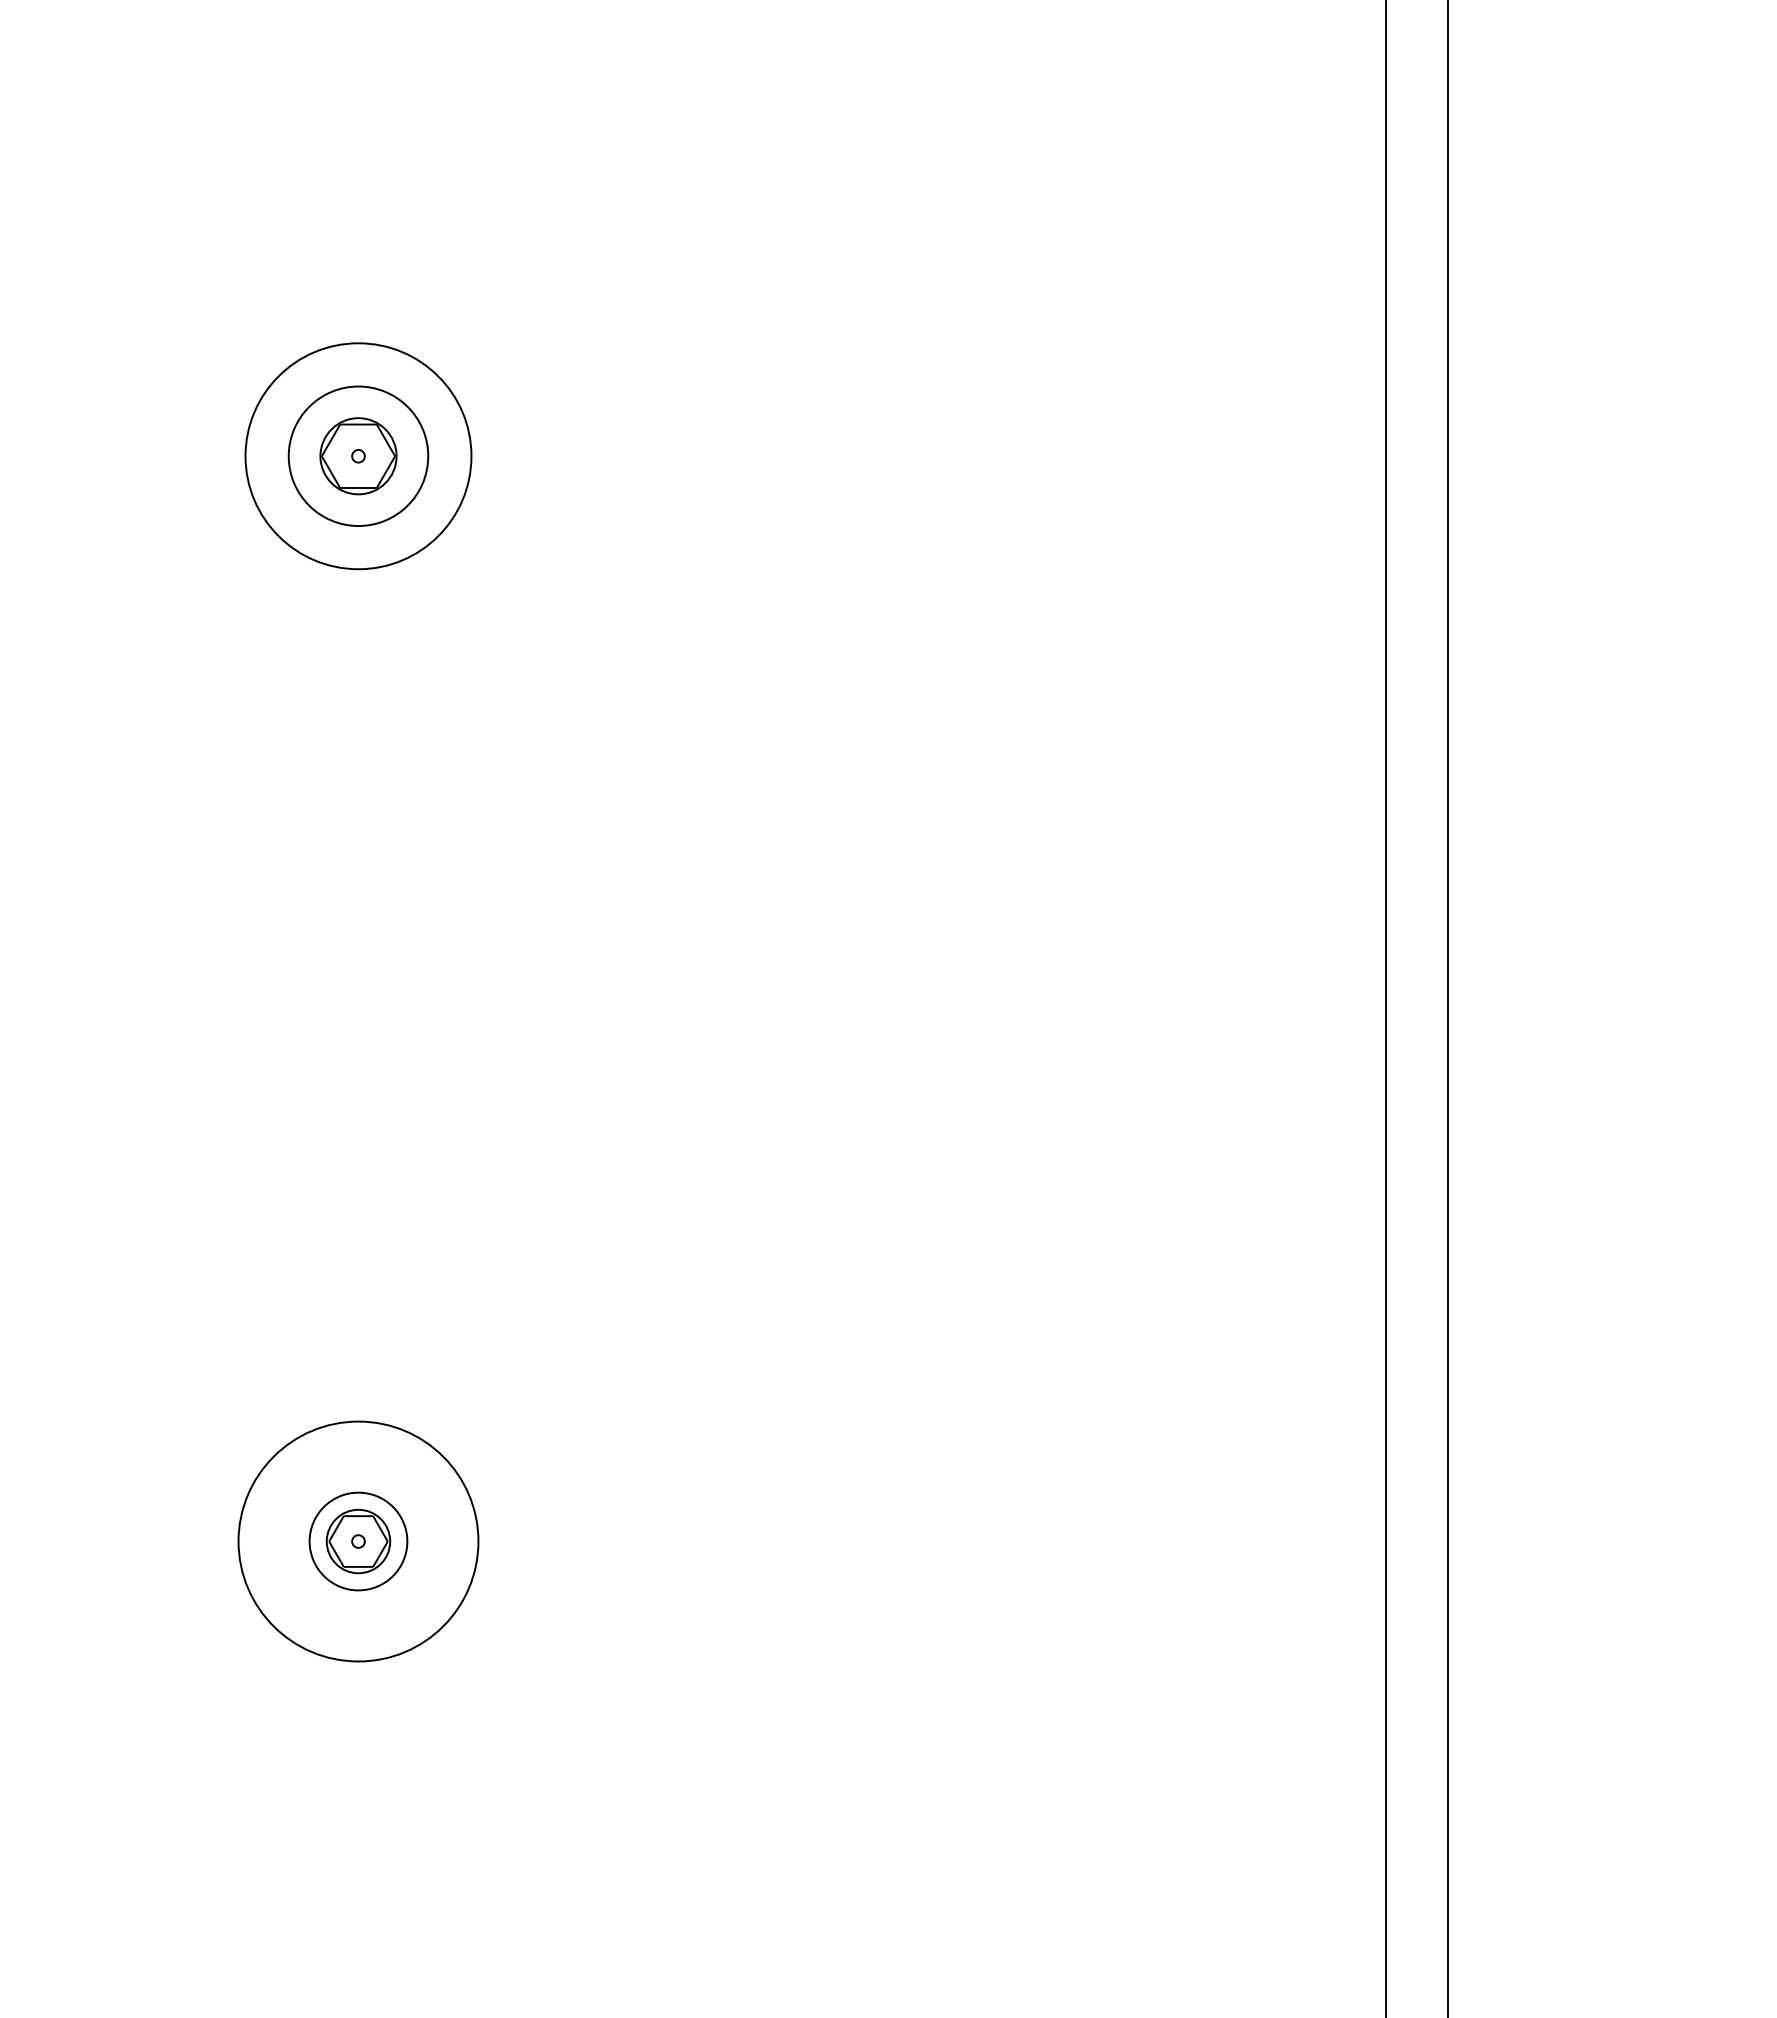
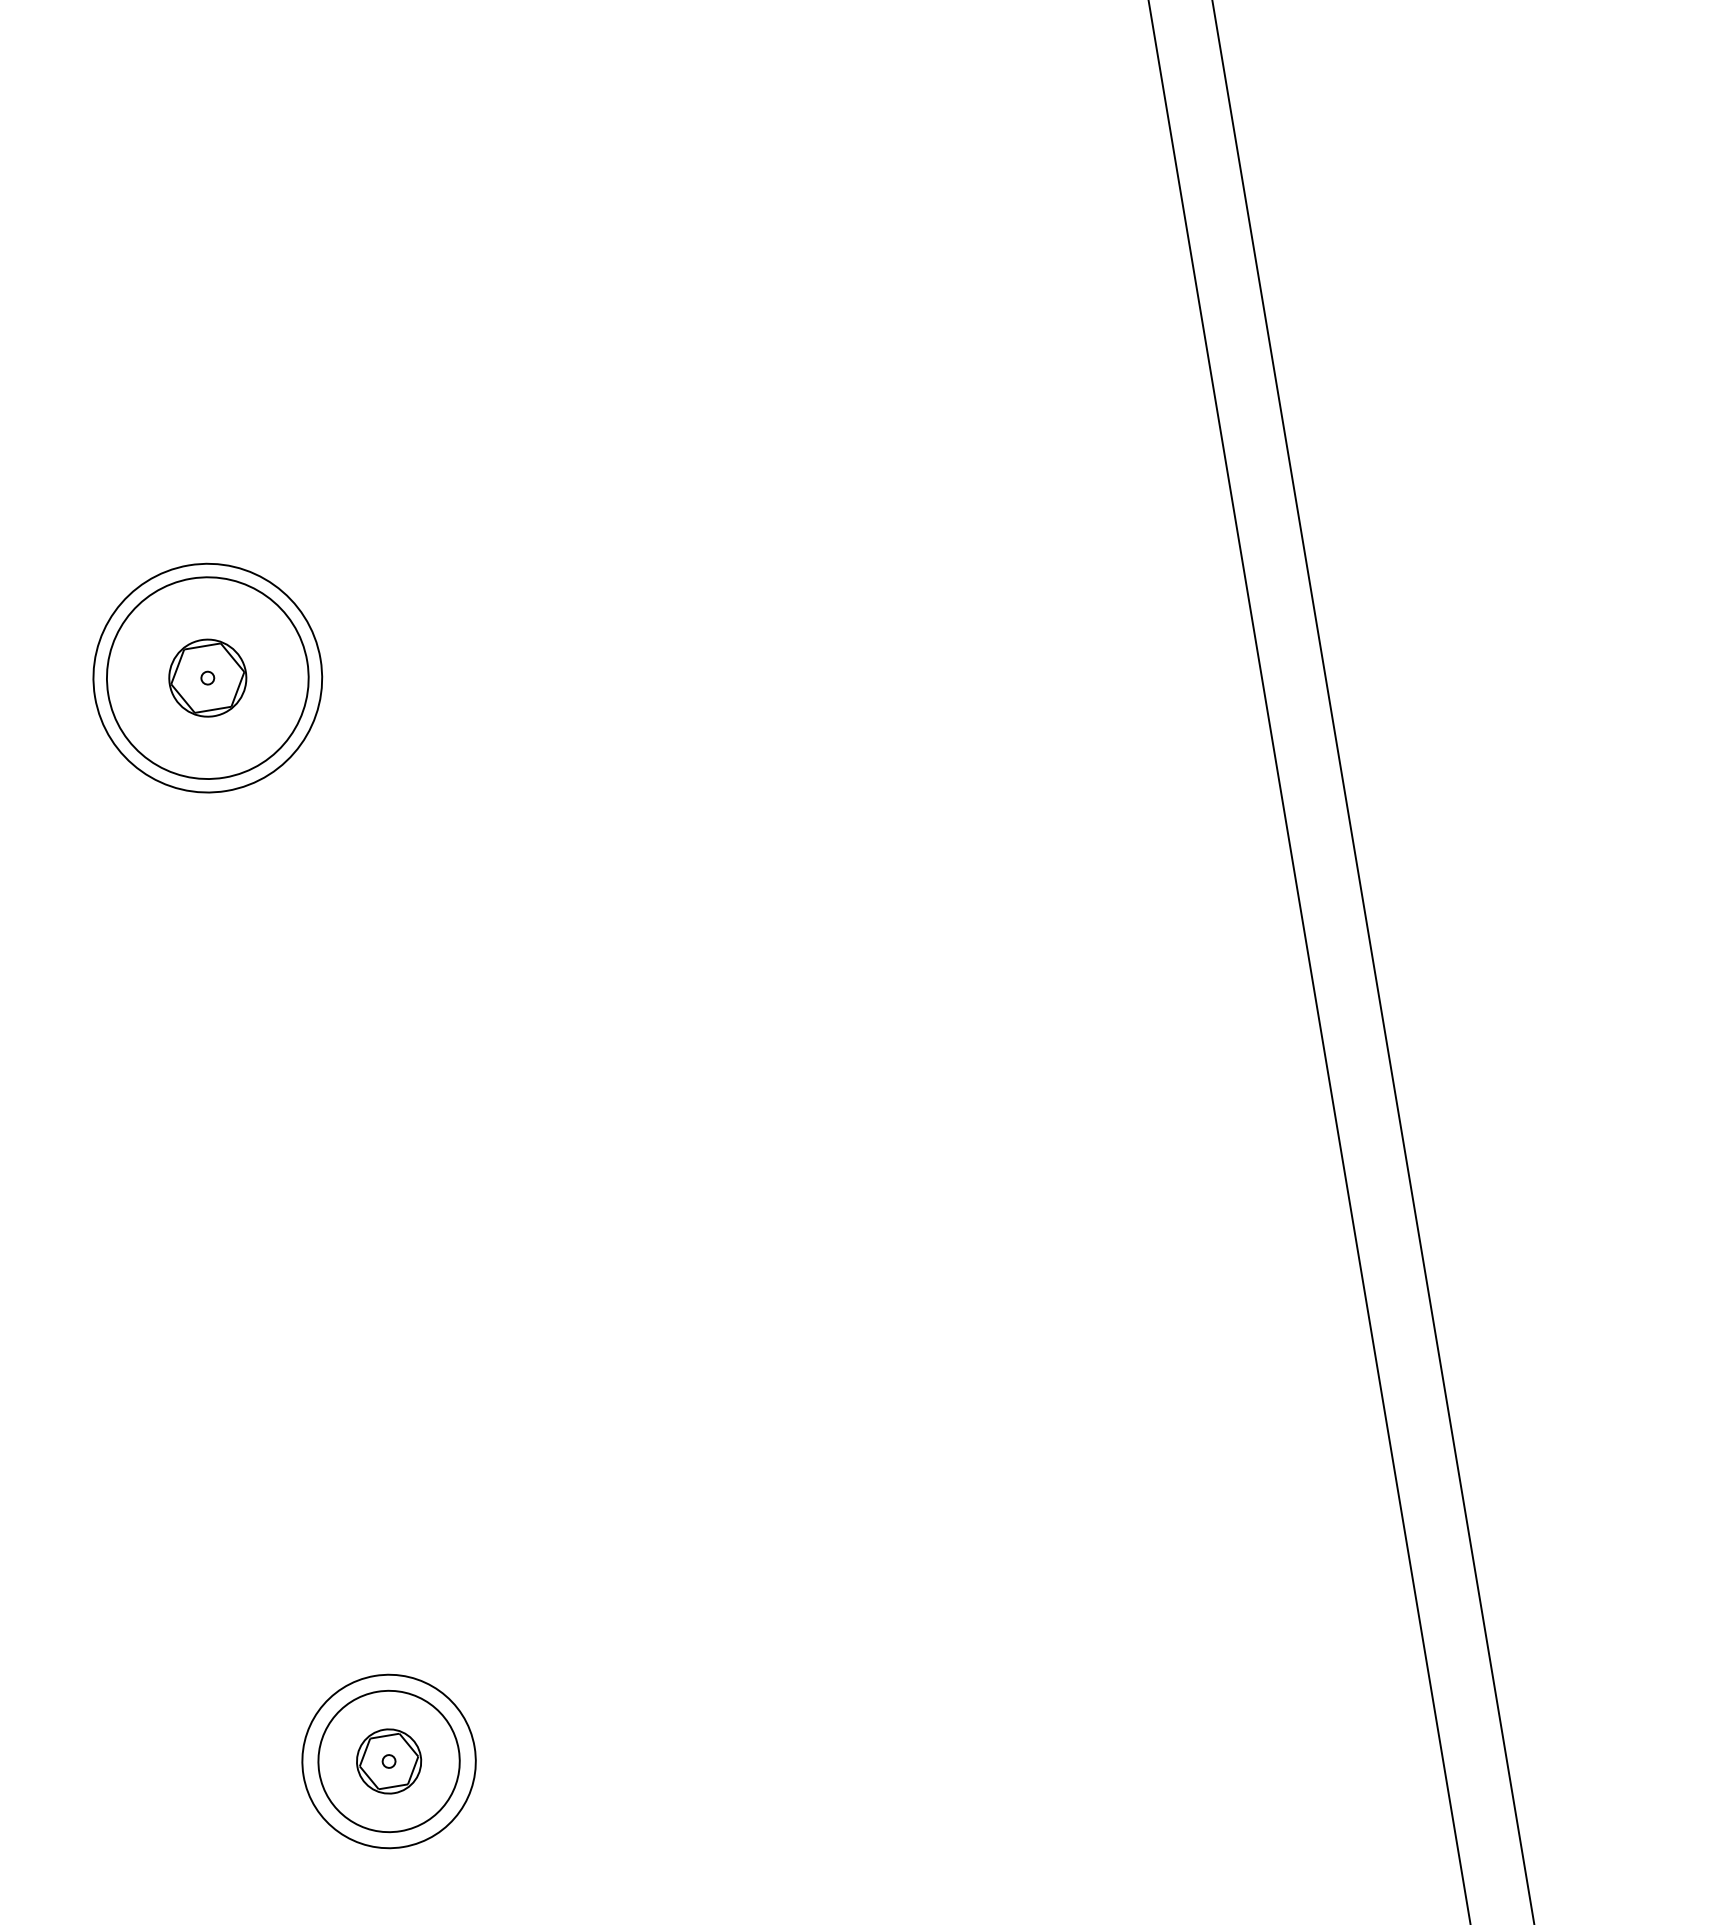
circle: (358, 455) -> (207, 677), size x1.43
circle: (358, 1541) -> (389, 1761), size x0.71
circle: (358, 1541) -> (389, 1761), size x1.43

